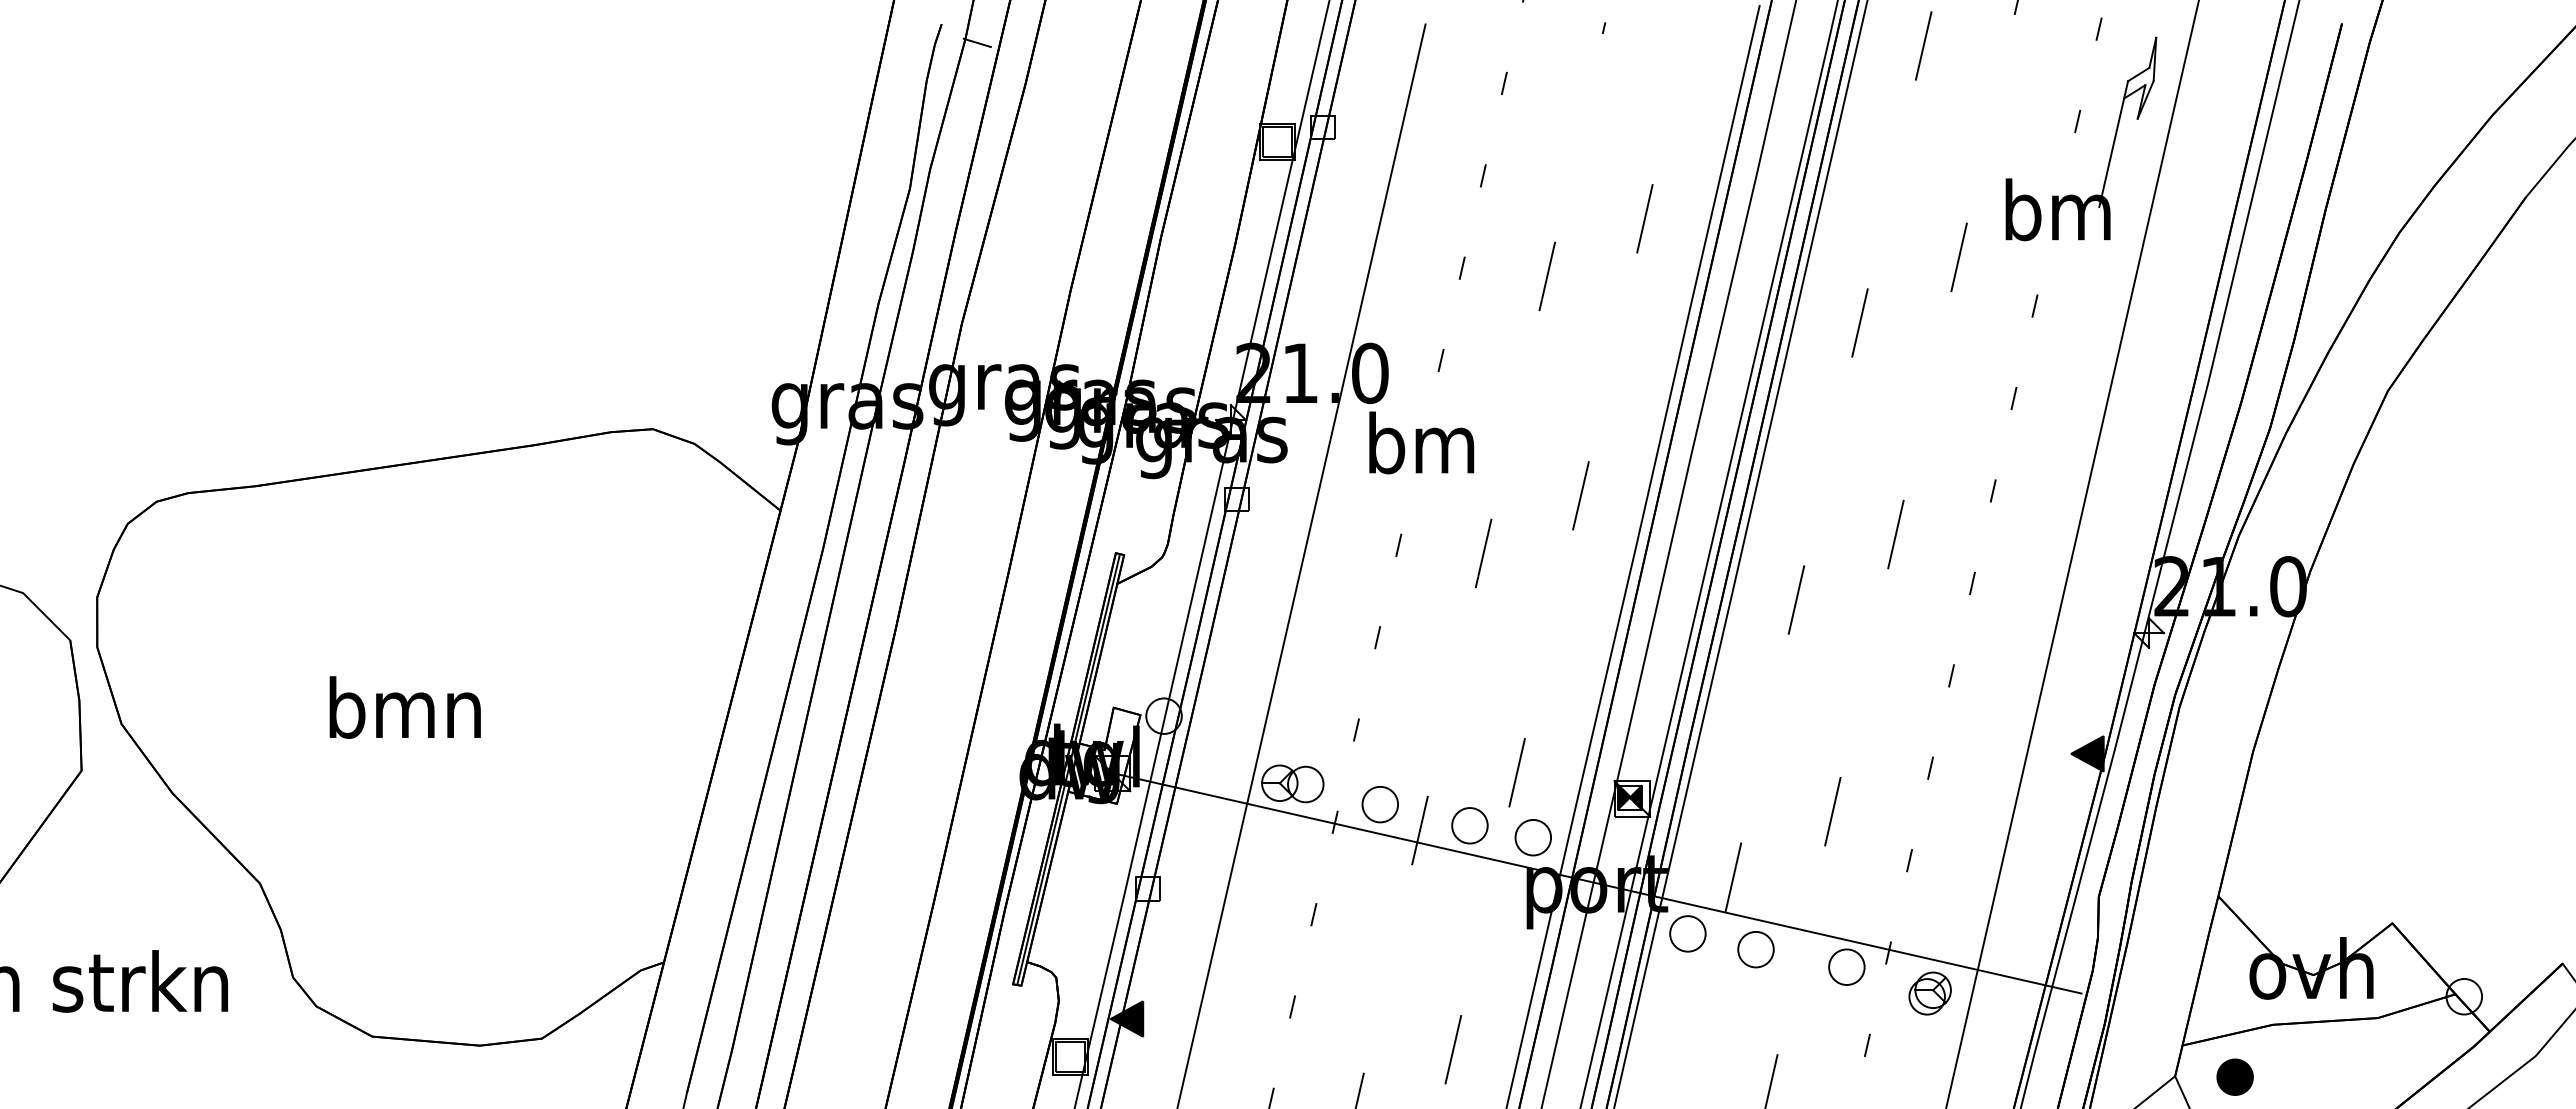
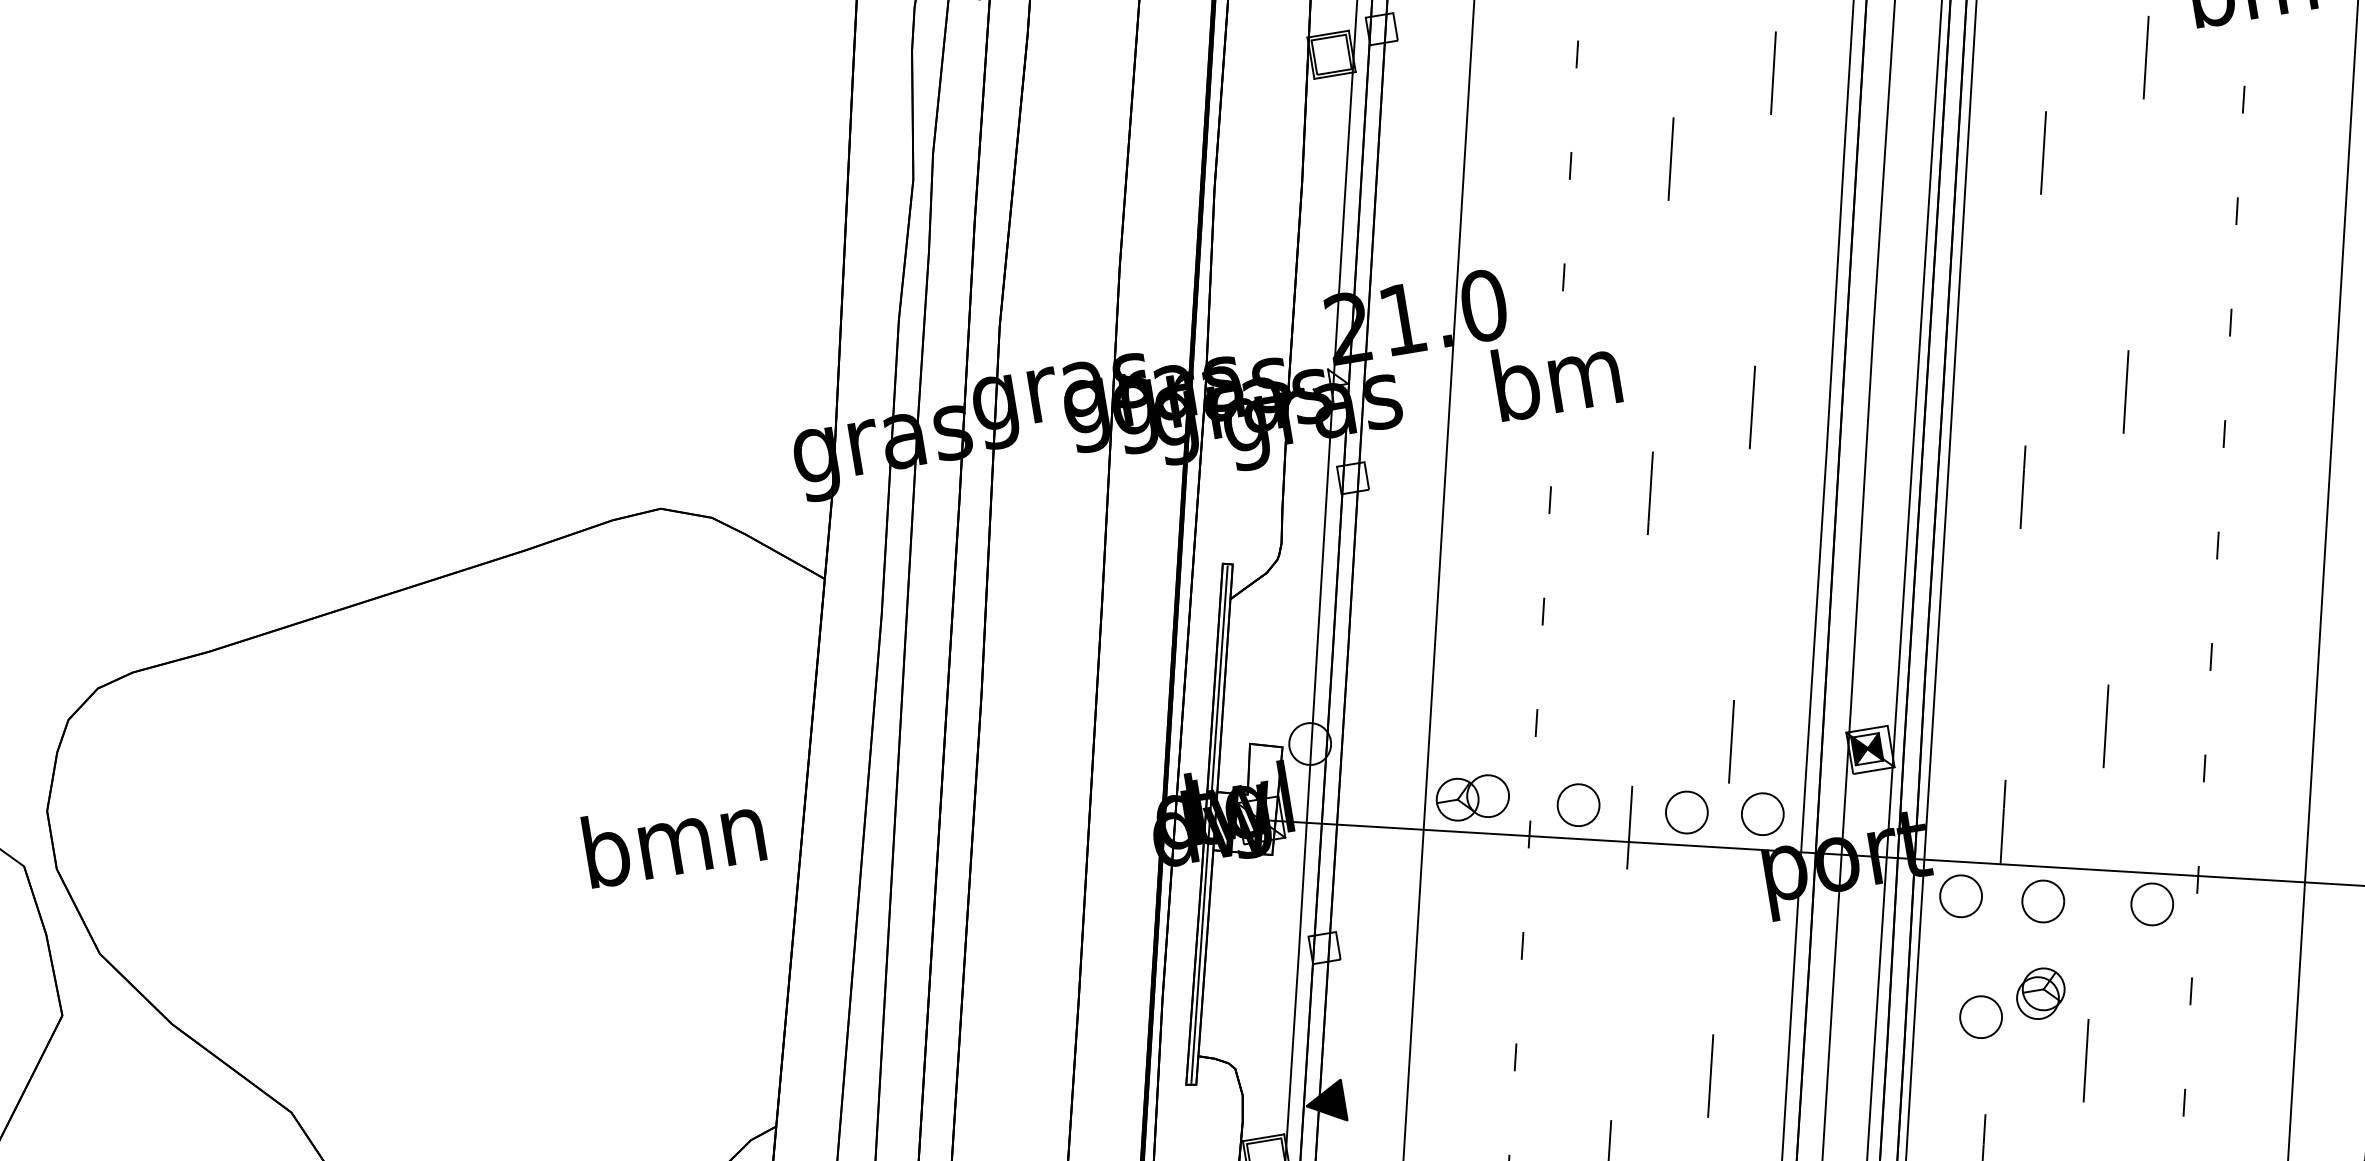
text: (404, 707) -> (673, 839), moved
part: (1929, 993) -> (2040, 993), moved
part: (1687, 1037) -> (1980, 1016), added

